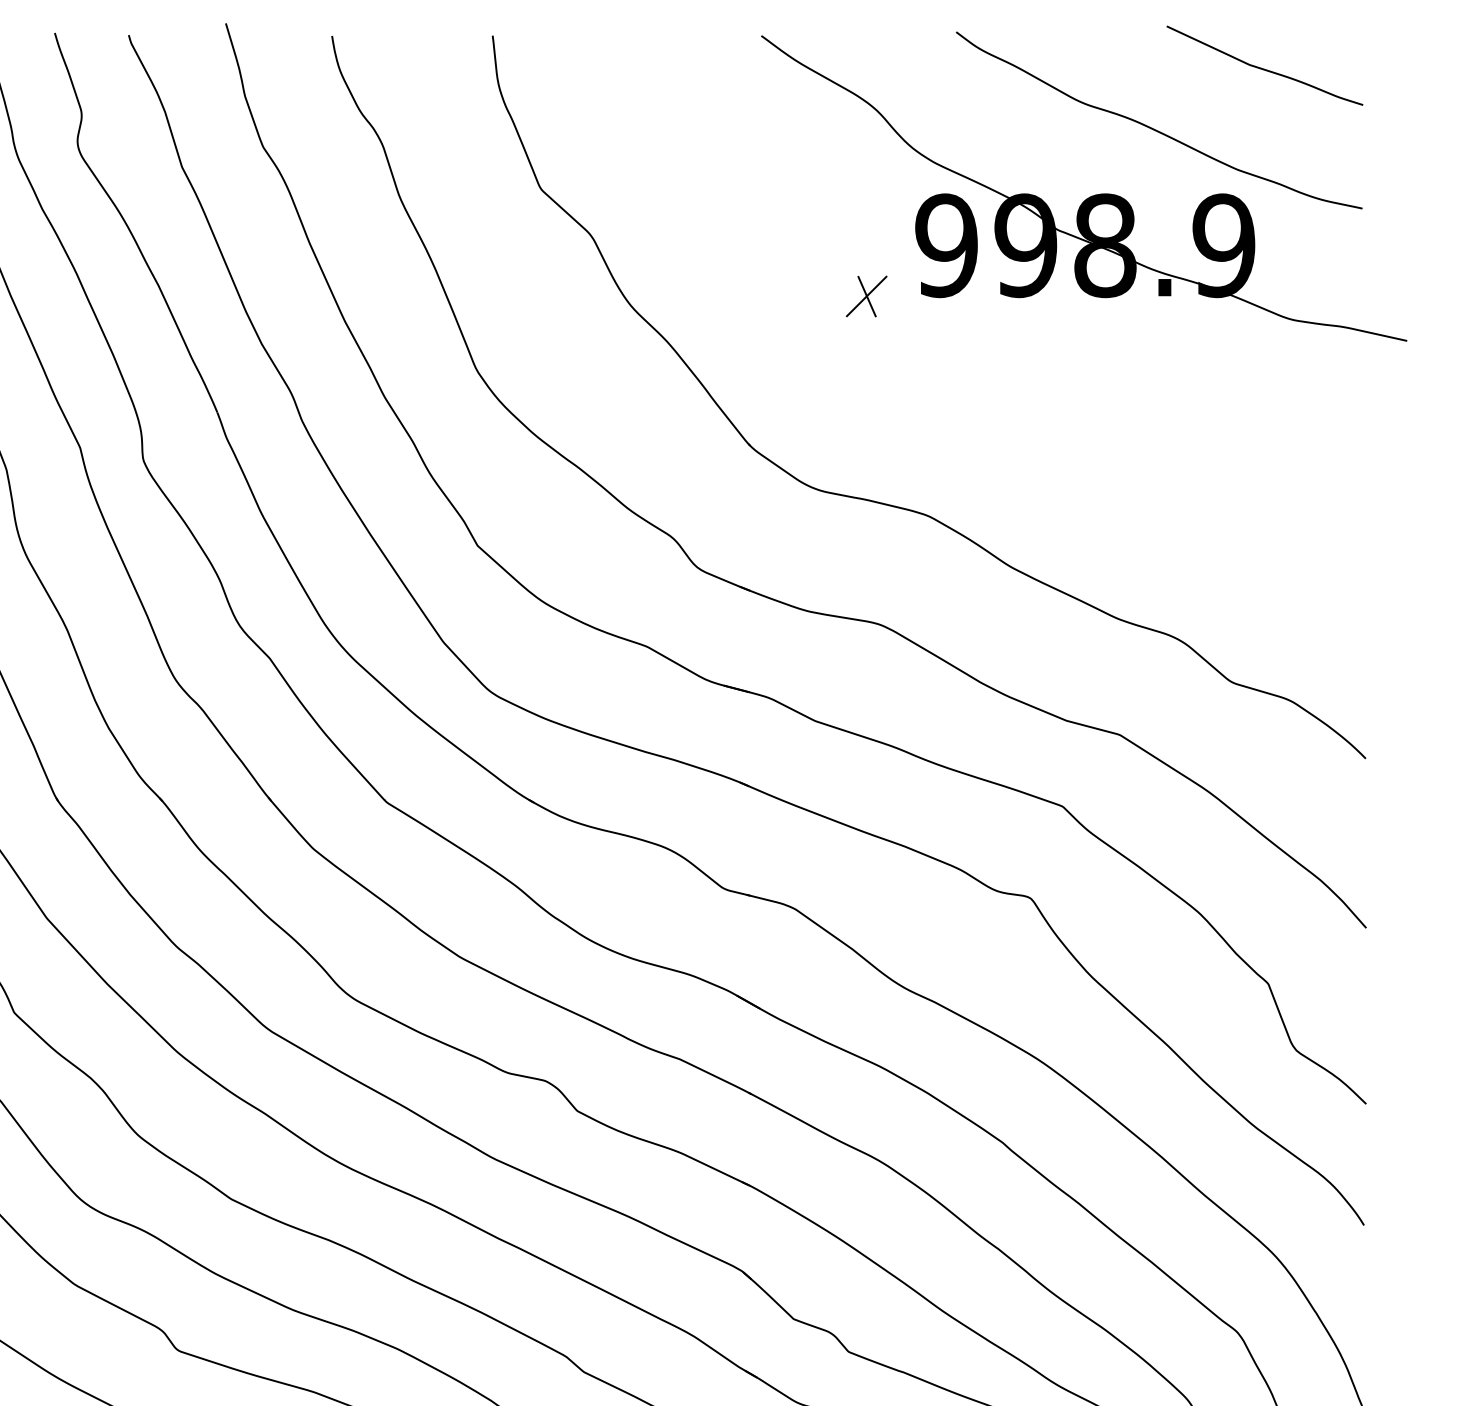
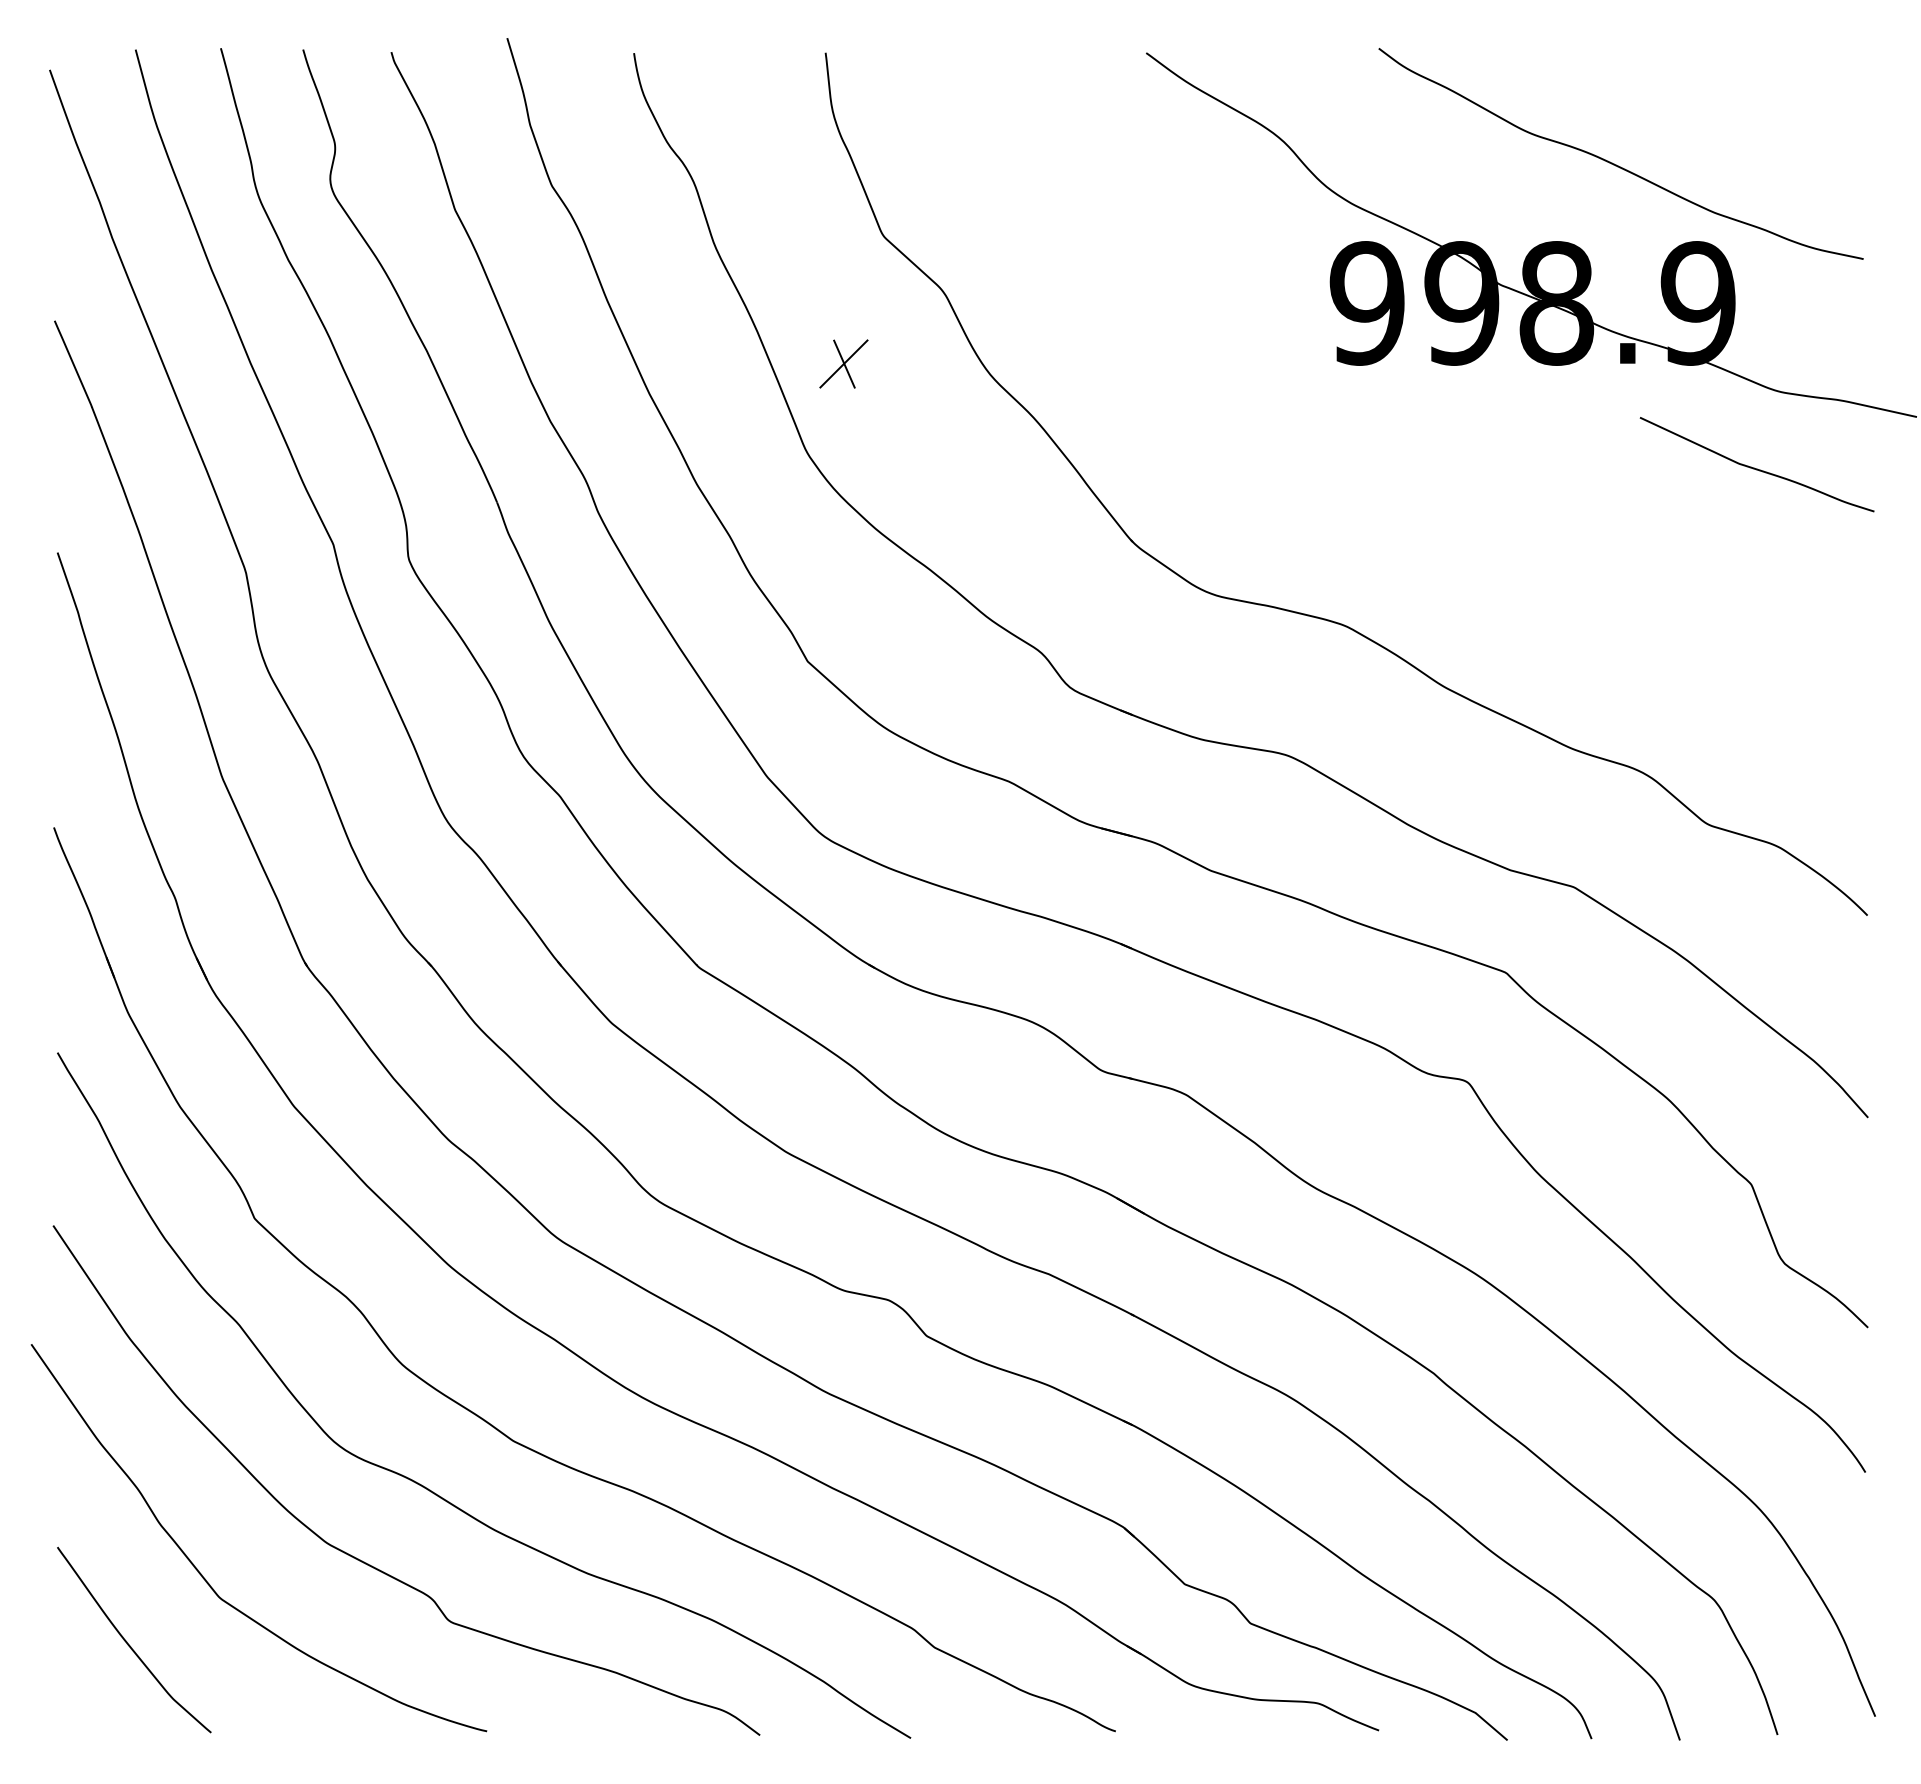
curve: (1262, 68) -> (1754, 467), moved
part: (866, 296) -> (843, 363), moved

